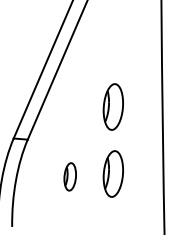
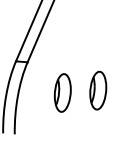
part: (112, 106) -> (97, 34), removed
part: (69, 176) -> (62, 92), size x1.67

